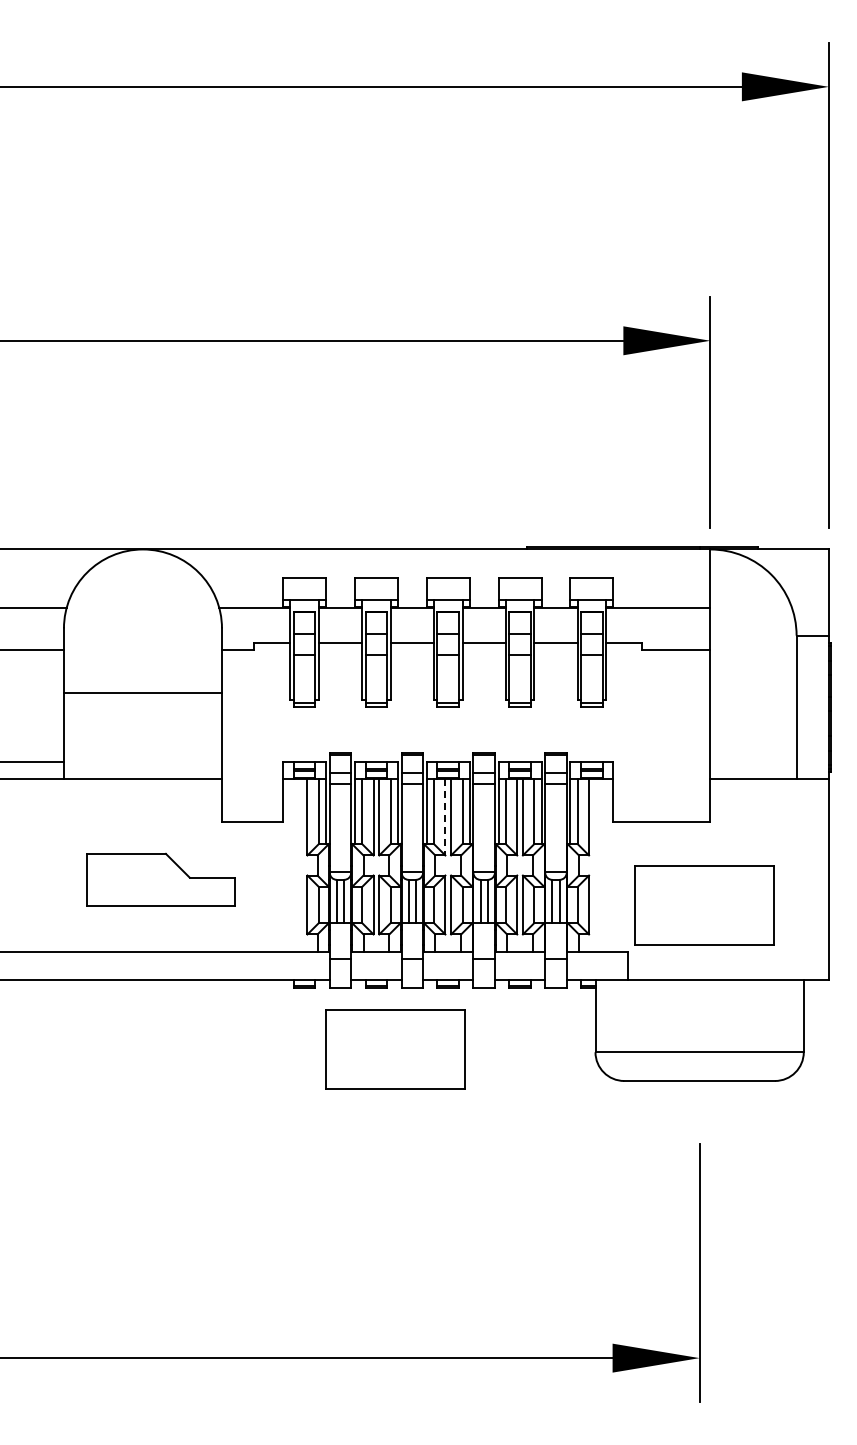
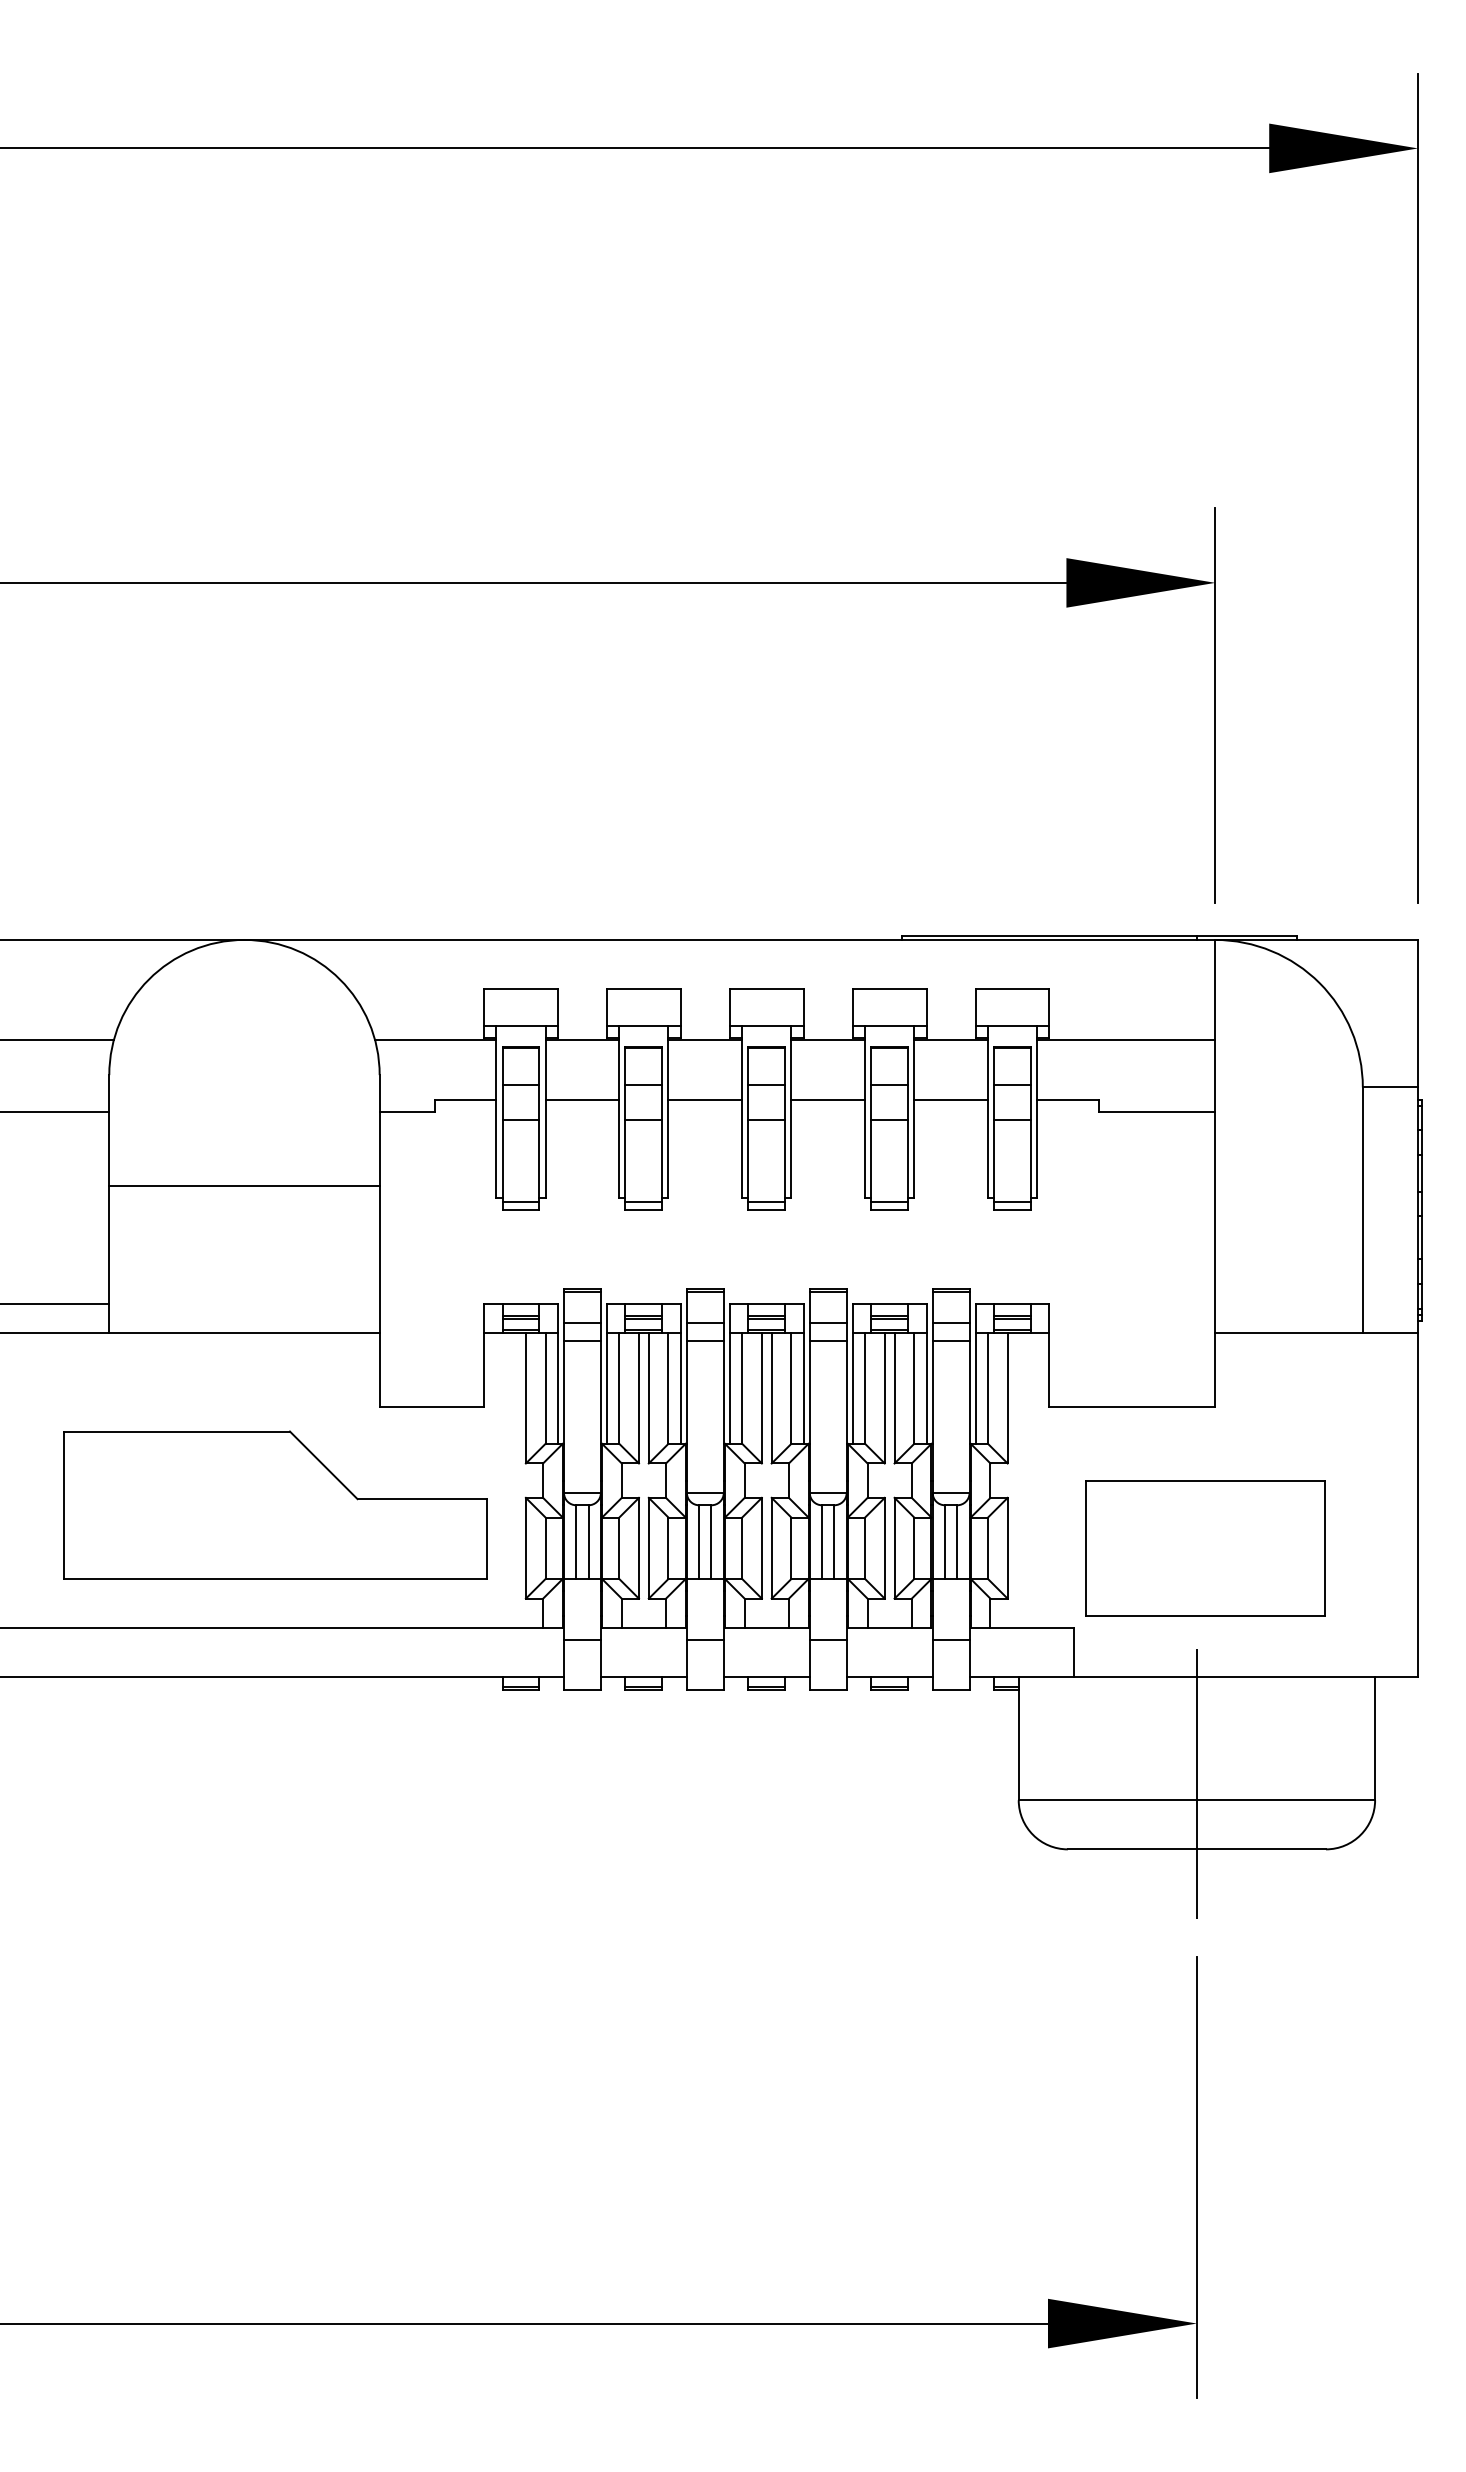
line: (445, 817) -> (762, 1398), dashed -> solid
part: (160, 879) -> (274, 1504), size x1.67
line: (699, 1042) -> (1196, 1783), added
part: (395, 1049) -> (676, 1795), removed

